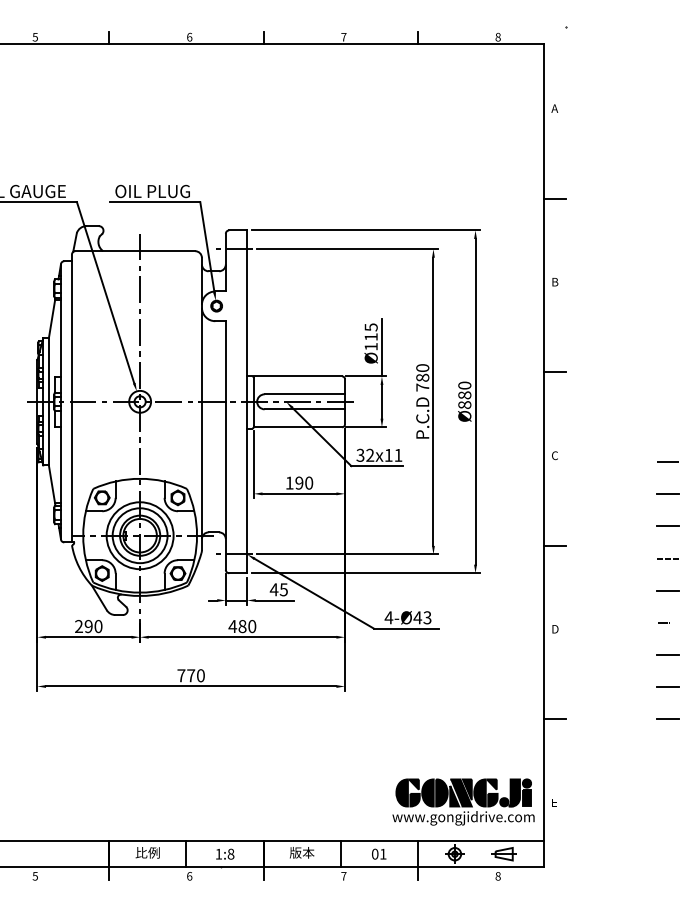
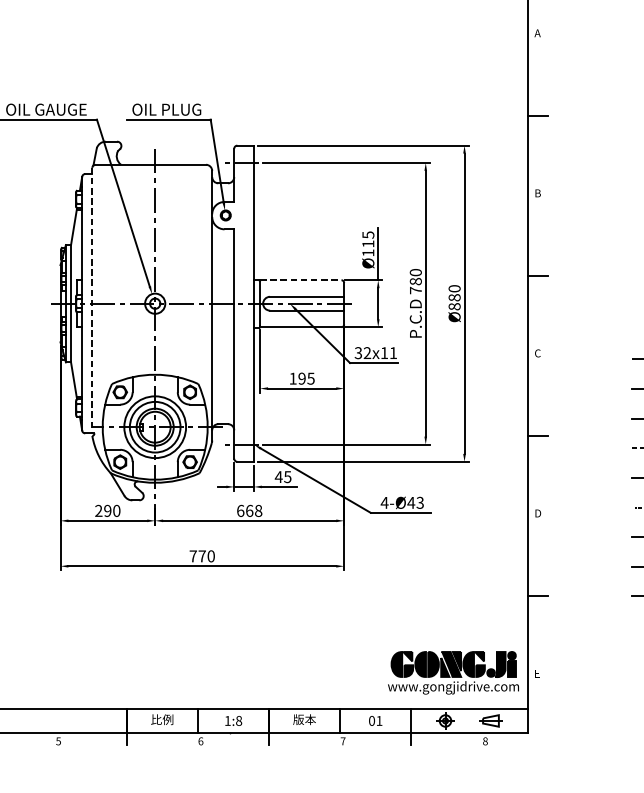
line: (298, 376) -> (301, 280), solid -> dashed
line: (72, 398) -> (92, 300), solid -> dashed
text: (309, 482) -> (311, 378), 190 -> 195
text: (242, 626) -> (249, 510), 480 -> 668

